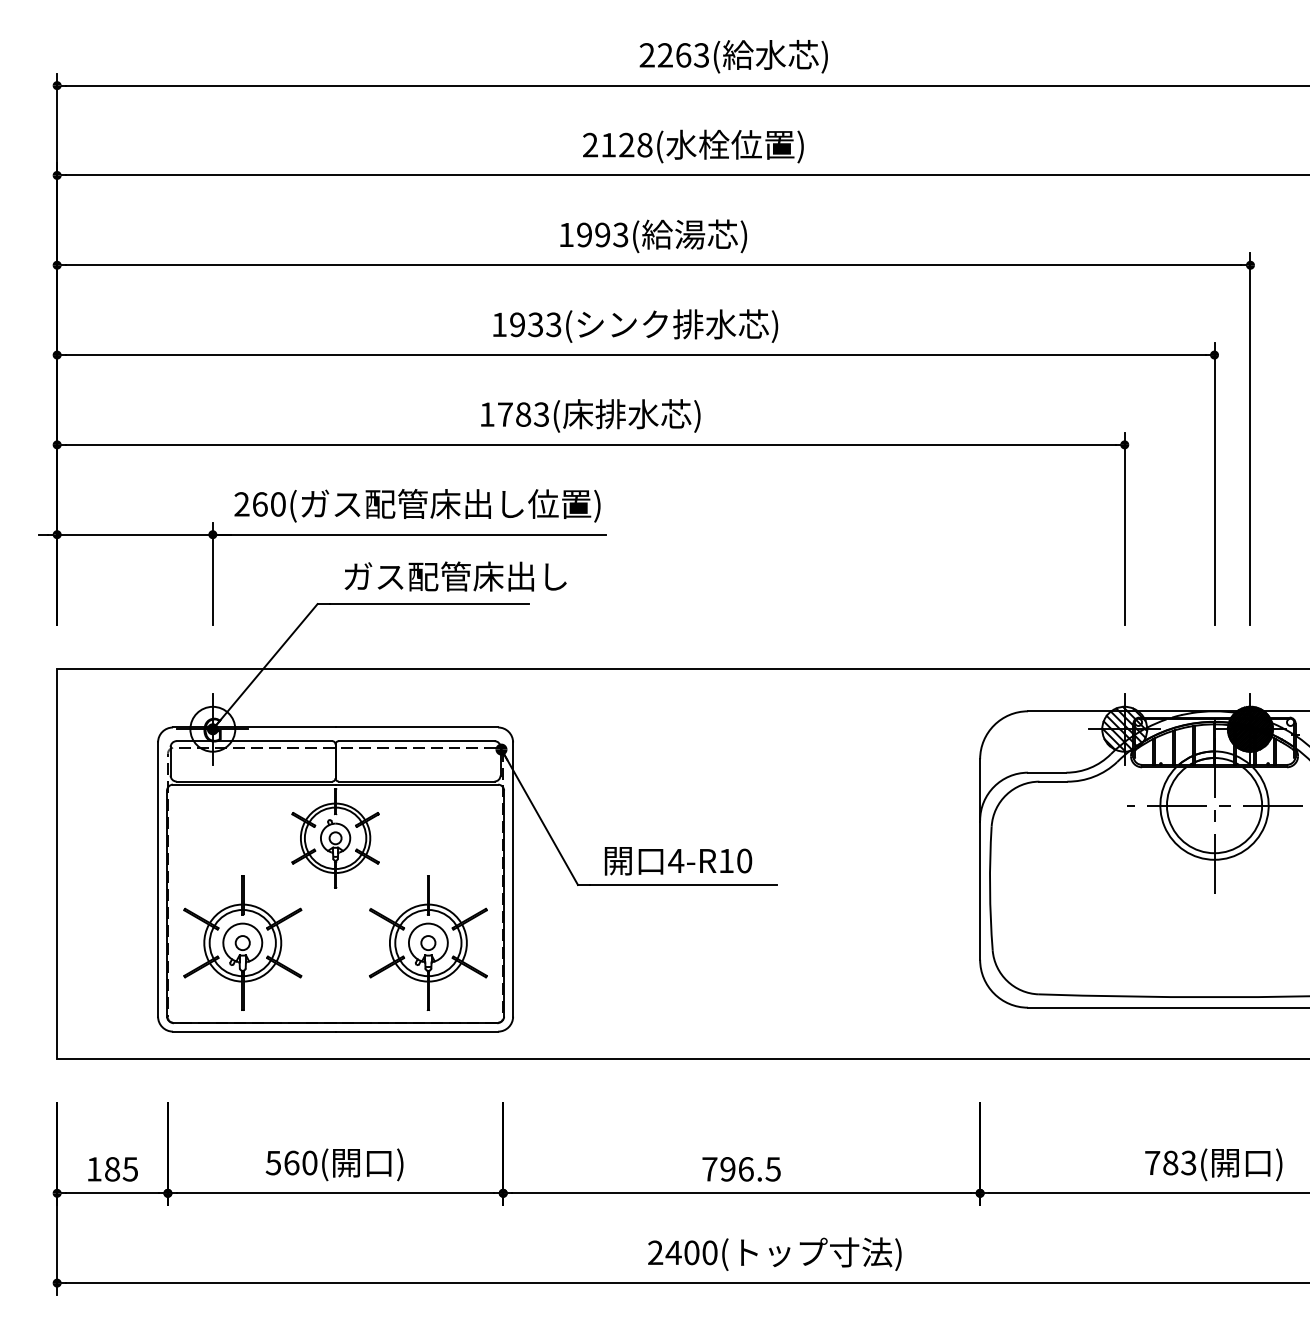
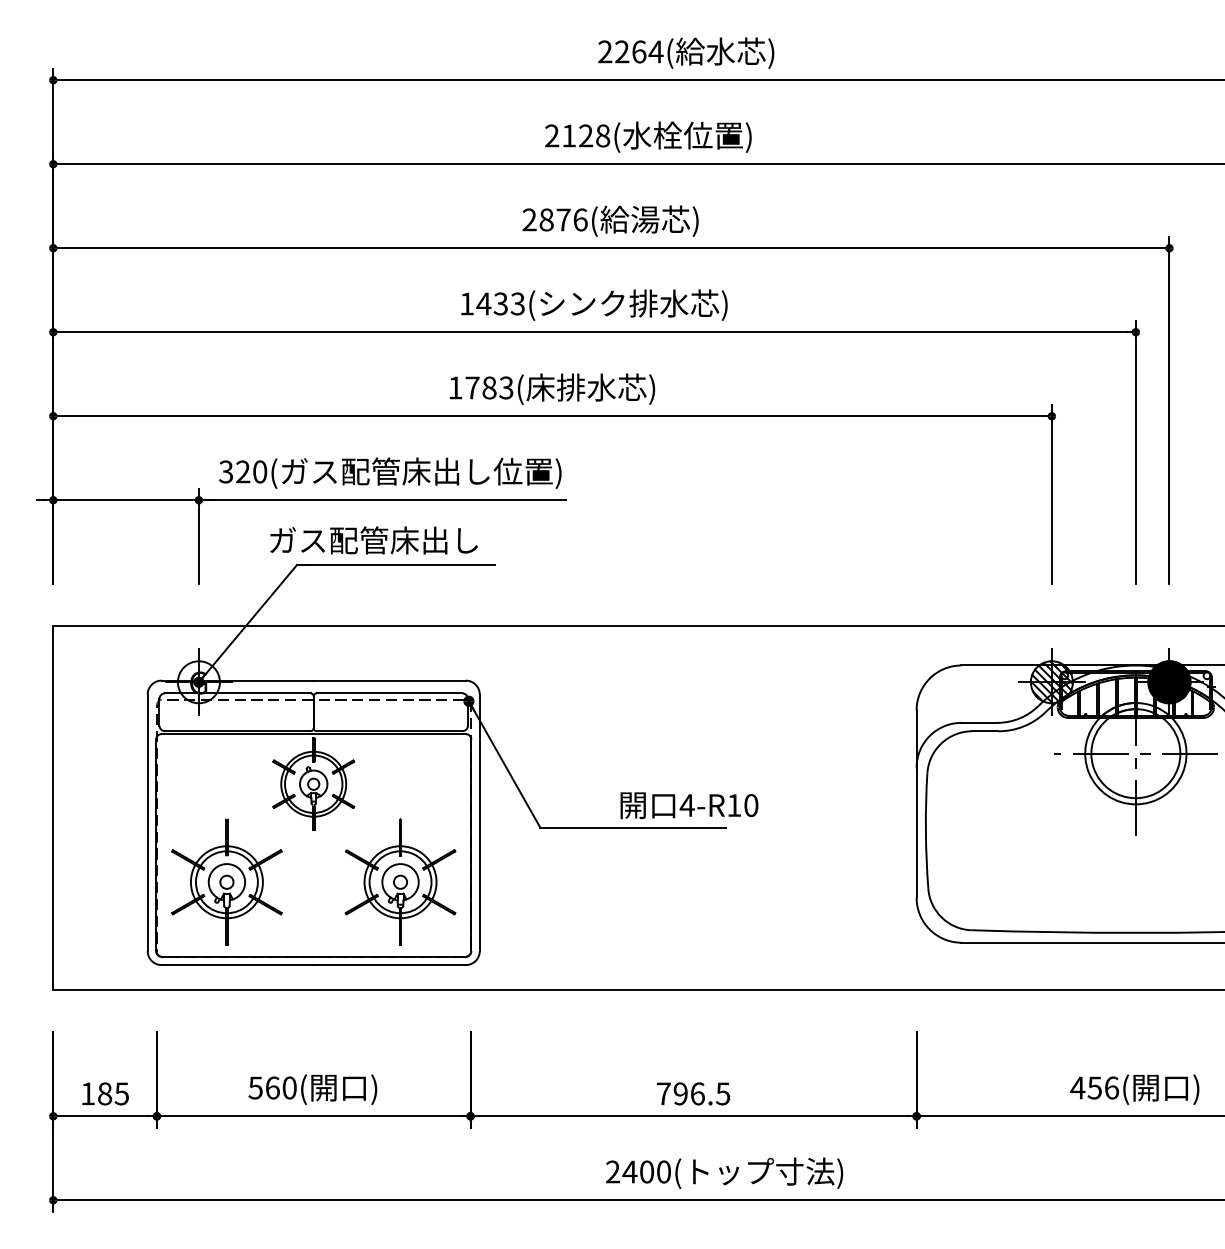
text: (700, 54) -> (655, 51), 2263 -> 2264
text: (592, 234) -> (554, 219), 1993 -> 2876
text: (517, 324) -> (483, 303), 1933 -> 1433
text: (250, 503) -> (234, 471), 260 -> 320
text: (455, 576) -> (373, 540), moved
text: (678, 861) -> (689, 805), moved
text: (1170, 1162) -> (1094, 1087), 783( -> 456(

